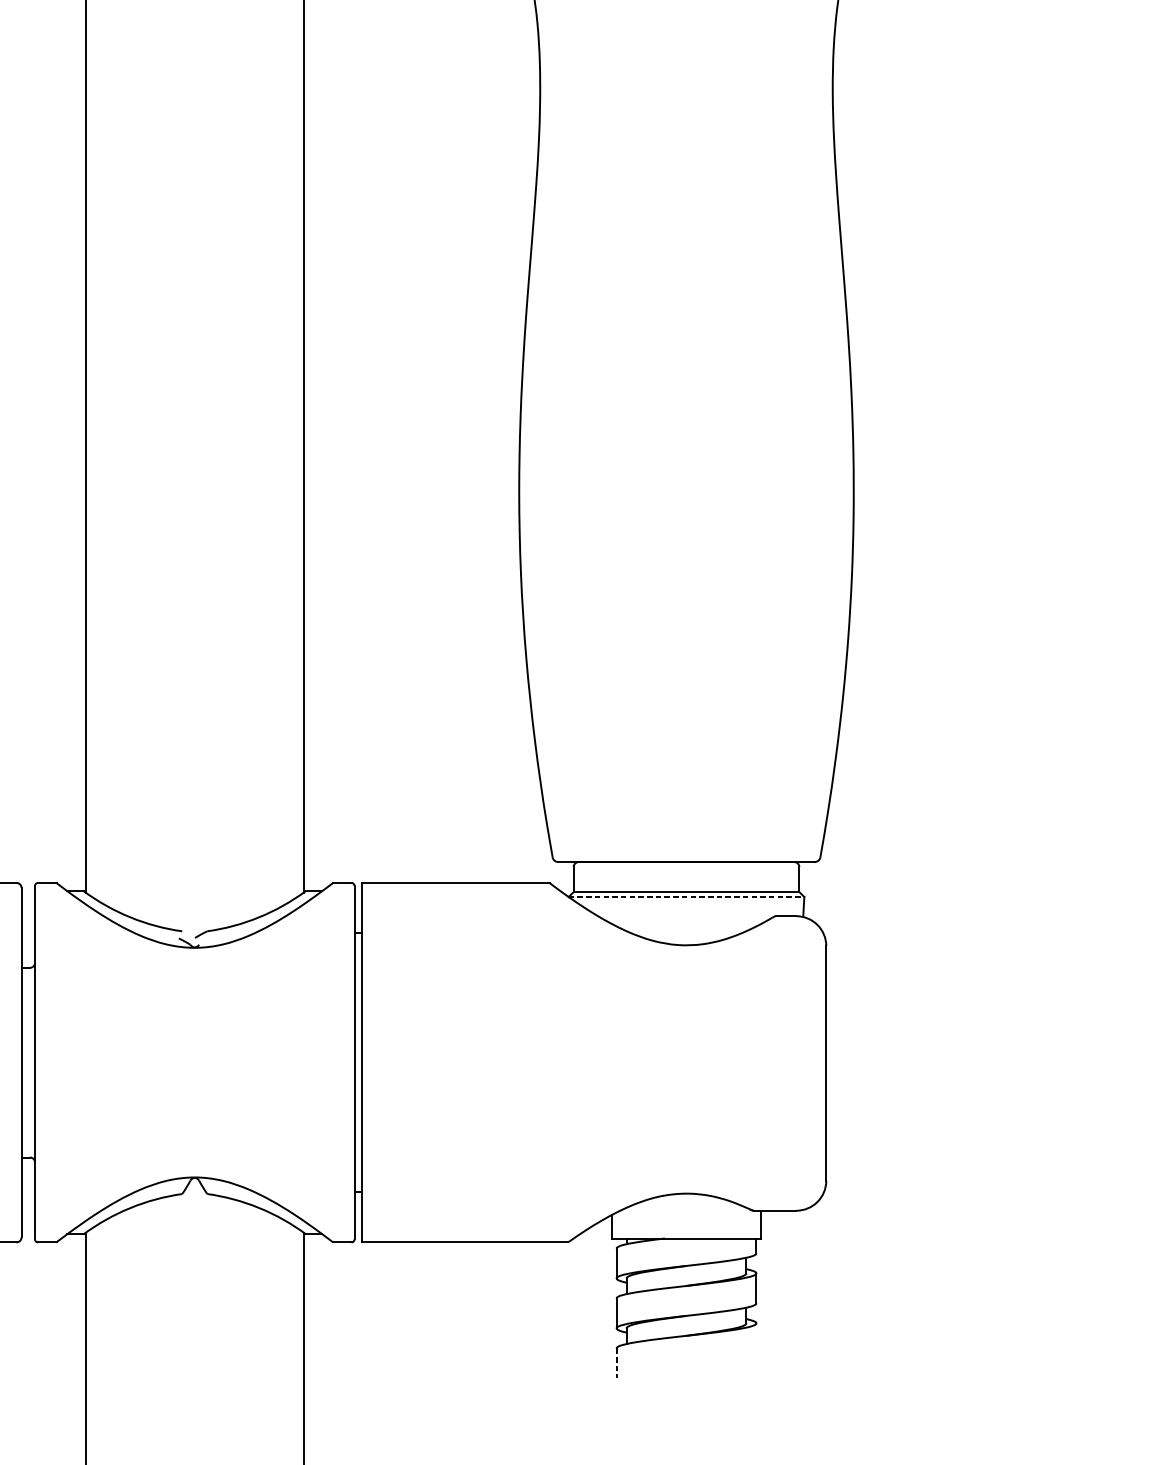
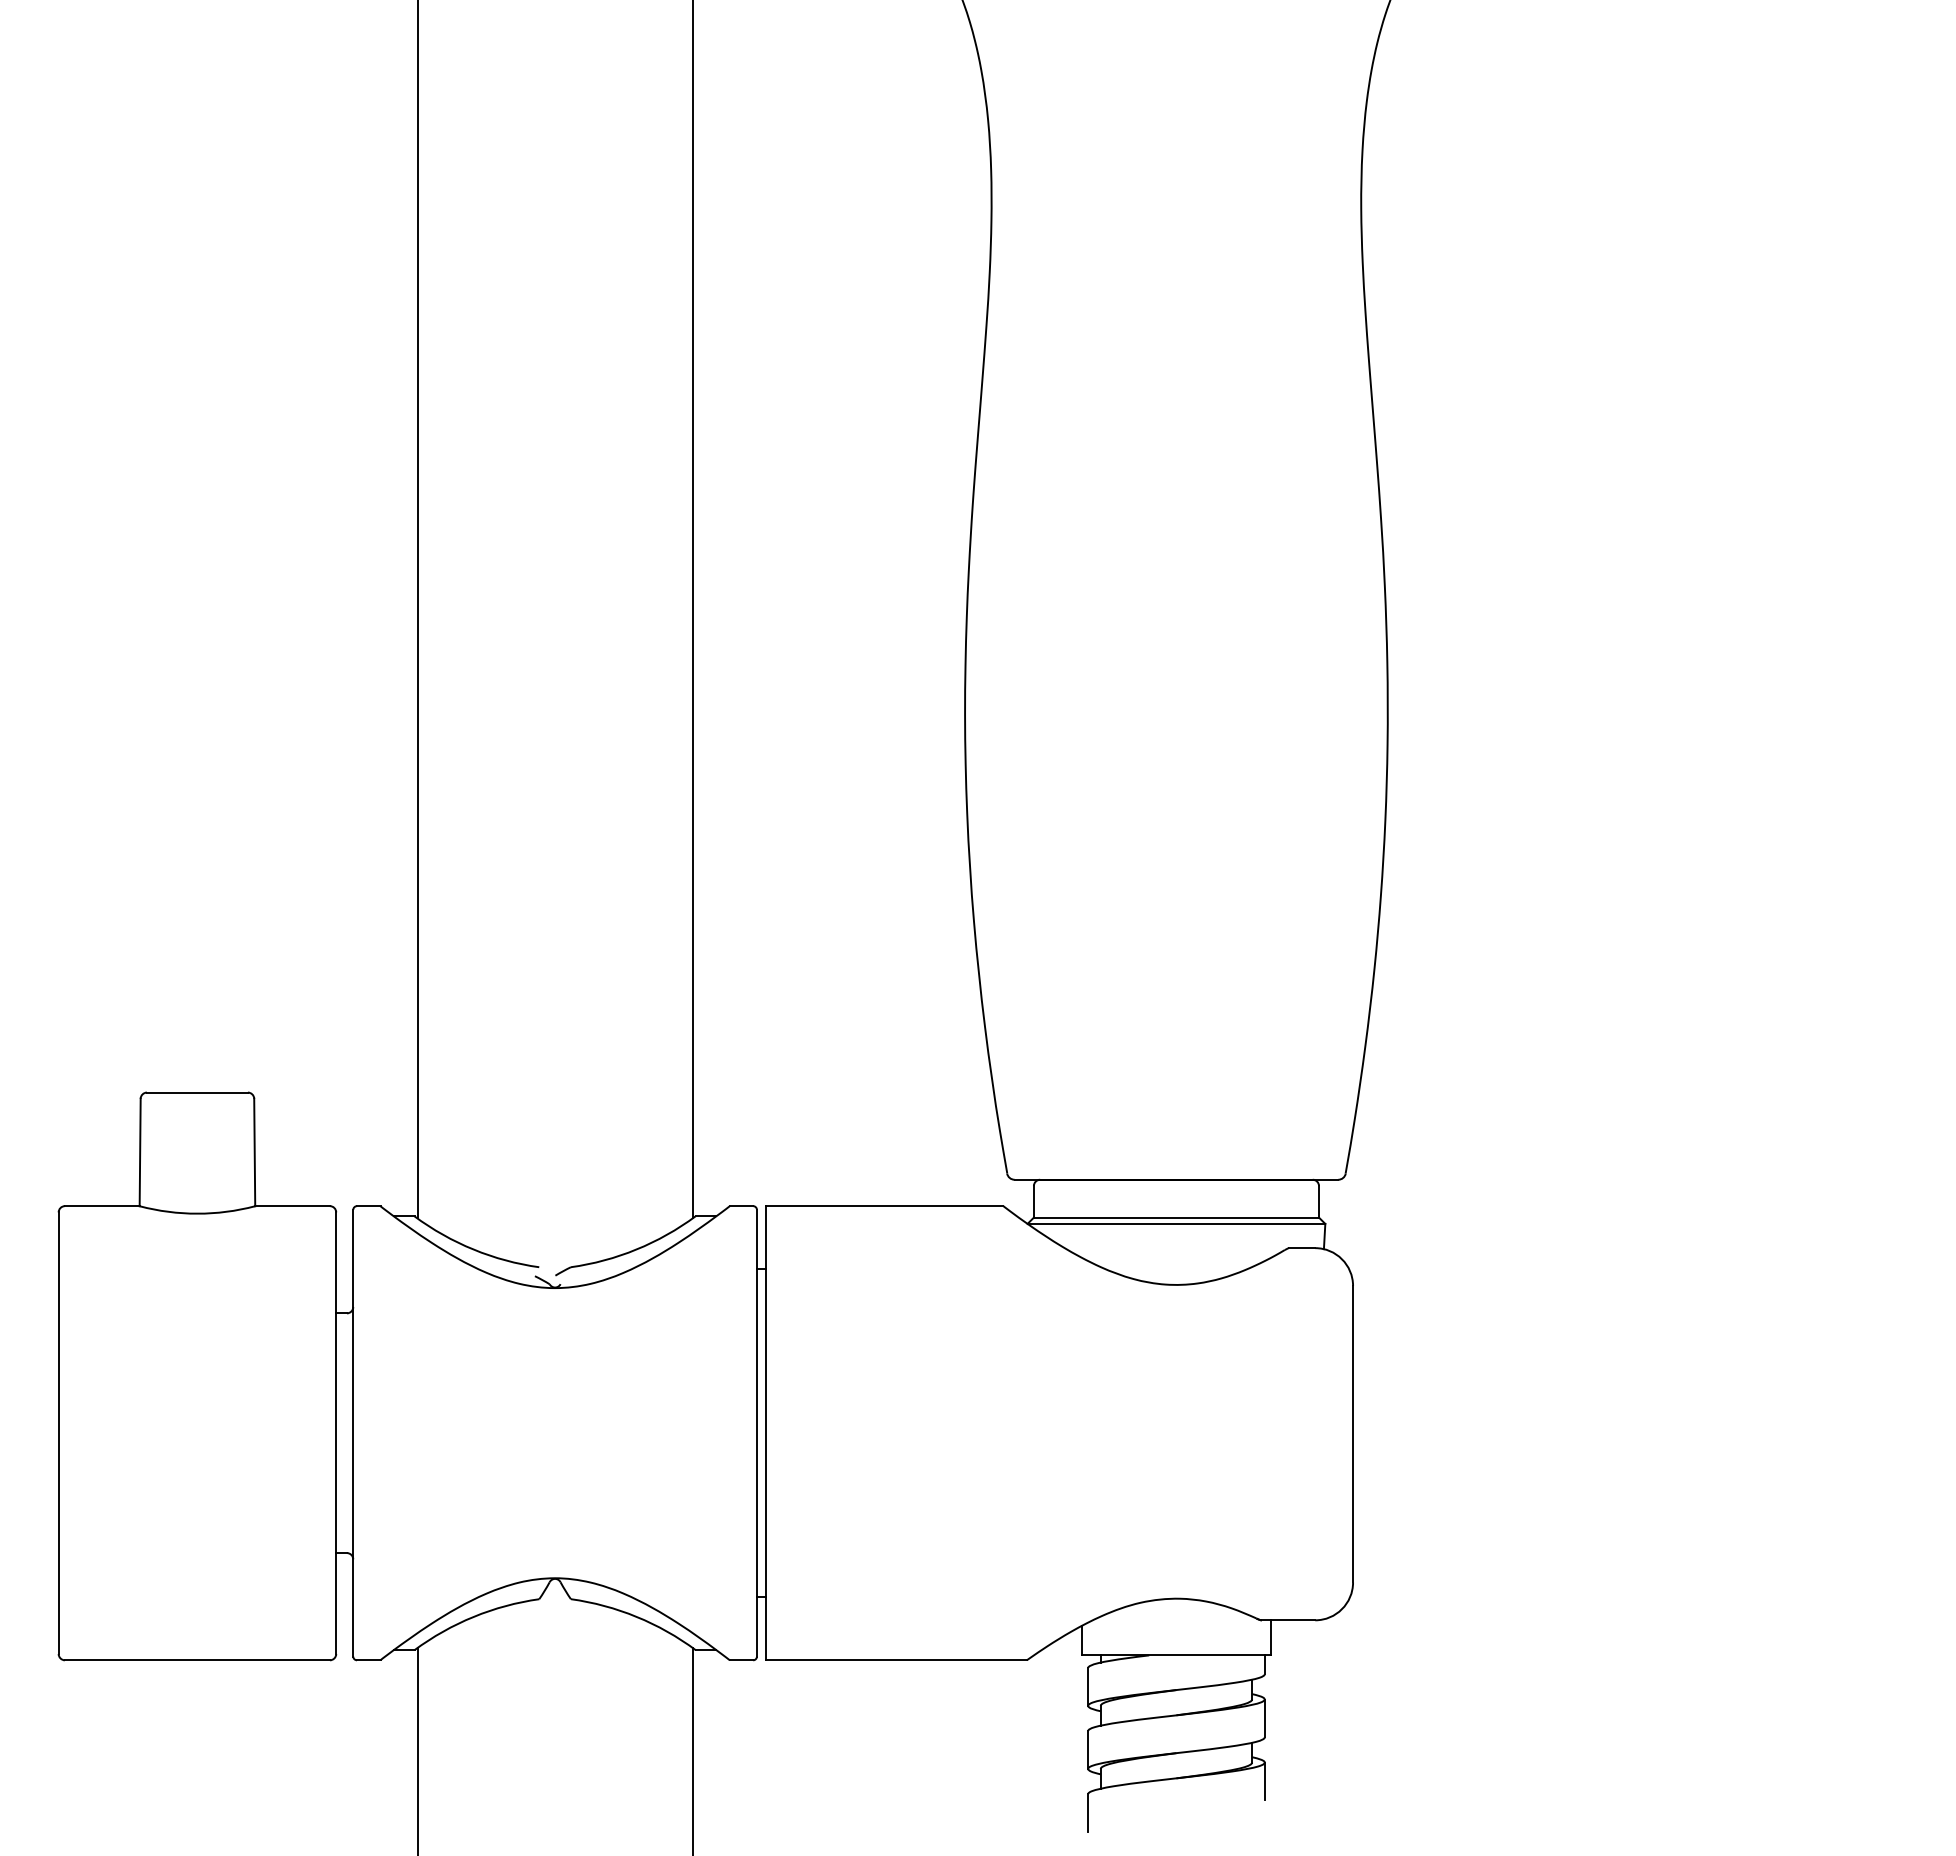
line: (686, 896) -> (1176, 1223), dashed -> solid
line: (756, 1338) -> (1264, 1781), added
line: (616, 1363) -> (1088, 1813), dashed -> solid

